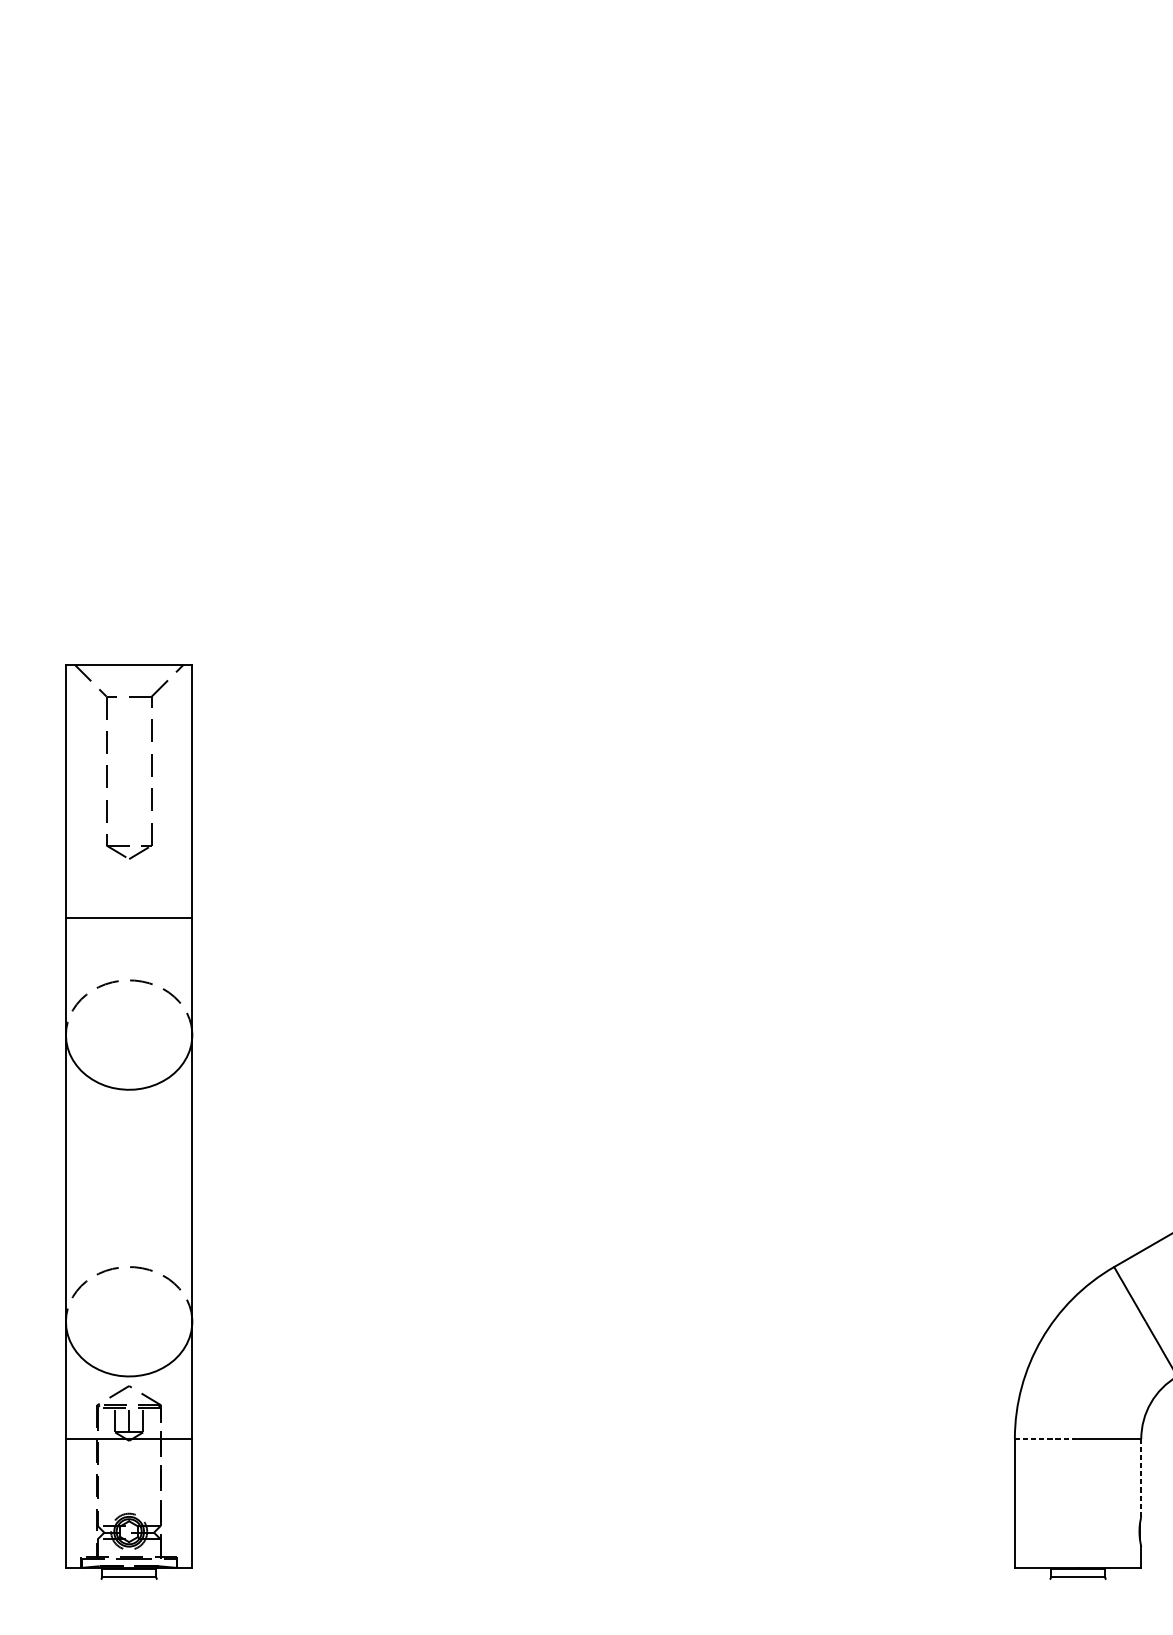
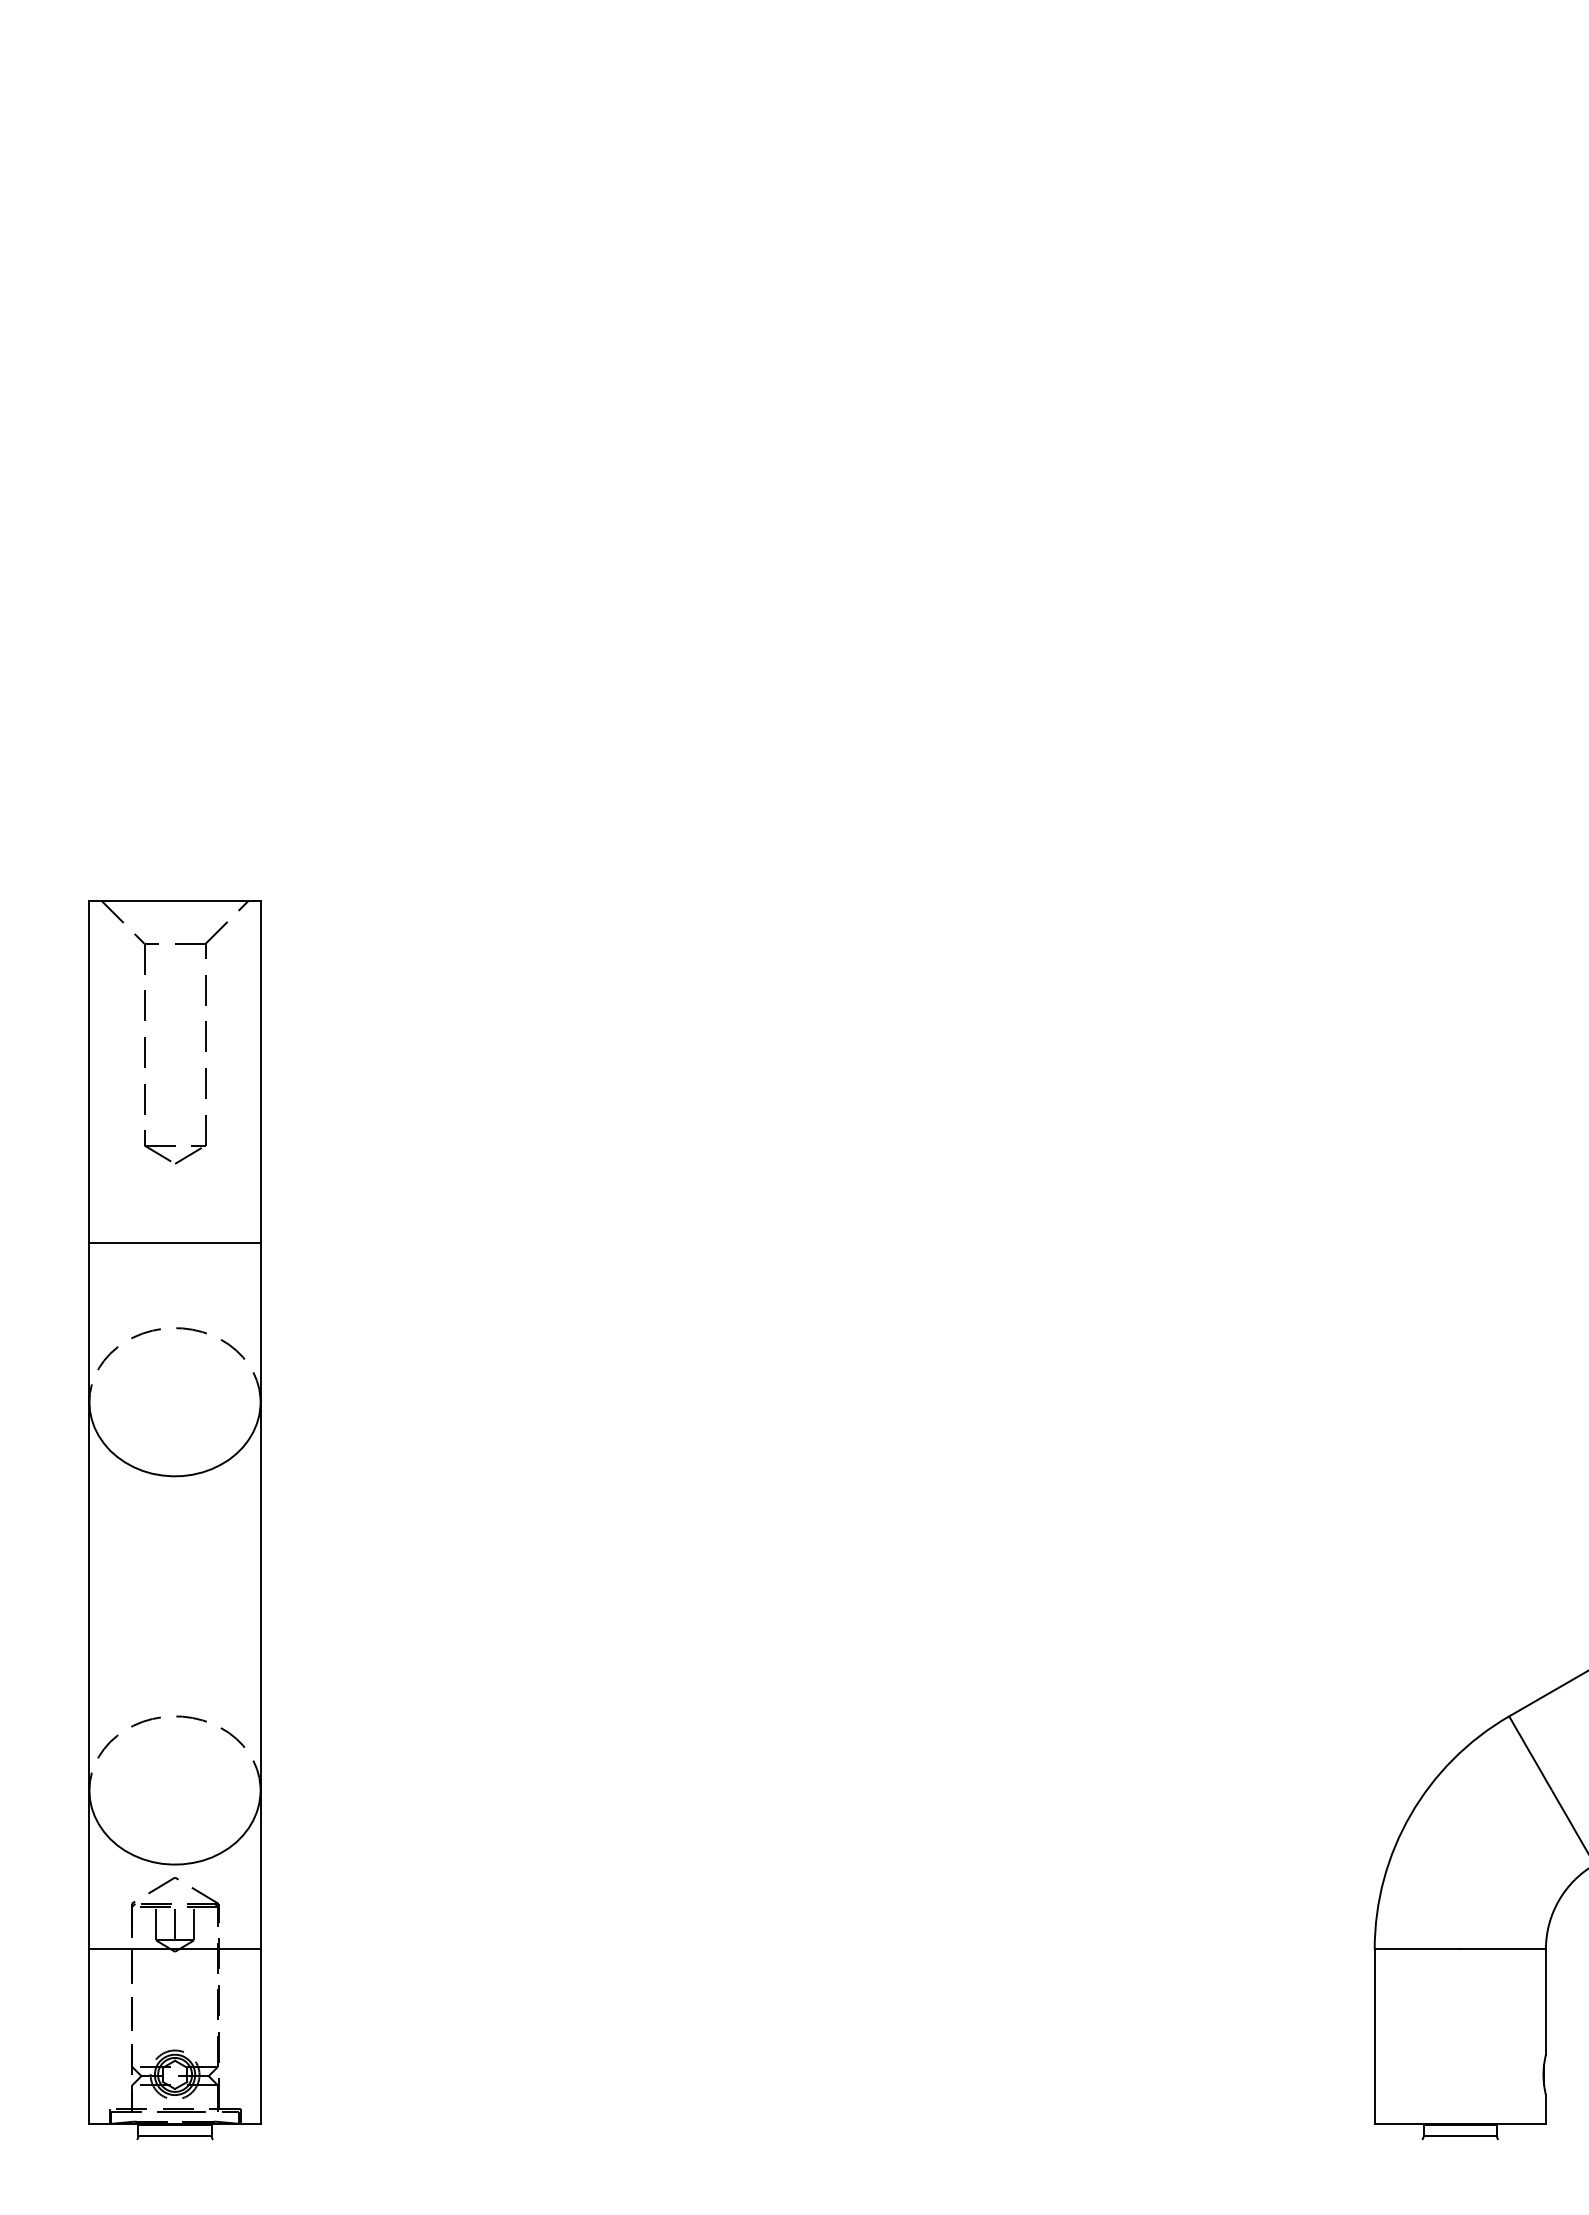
line: (1046, 1439) -> (1417, 1949), dashed -> solid
line: (1140, 1478) -> (1545, 2002), dashed -> solid

